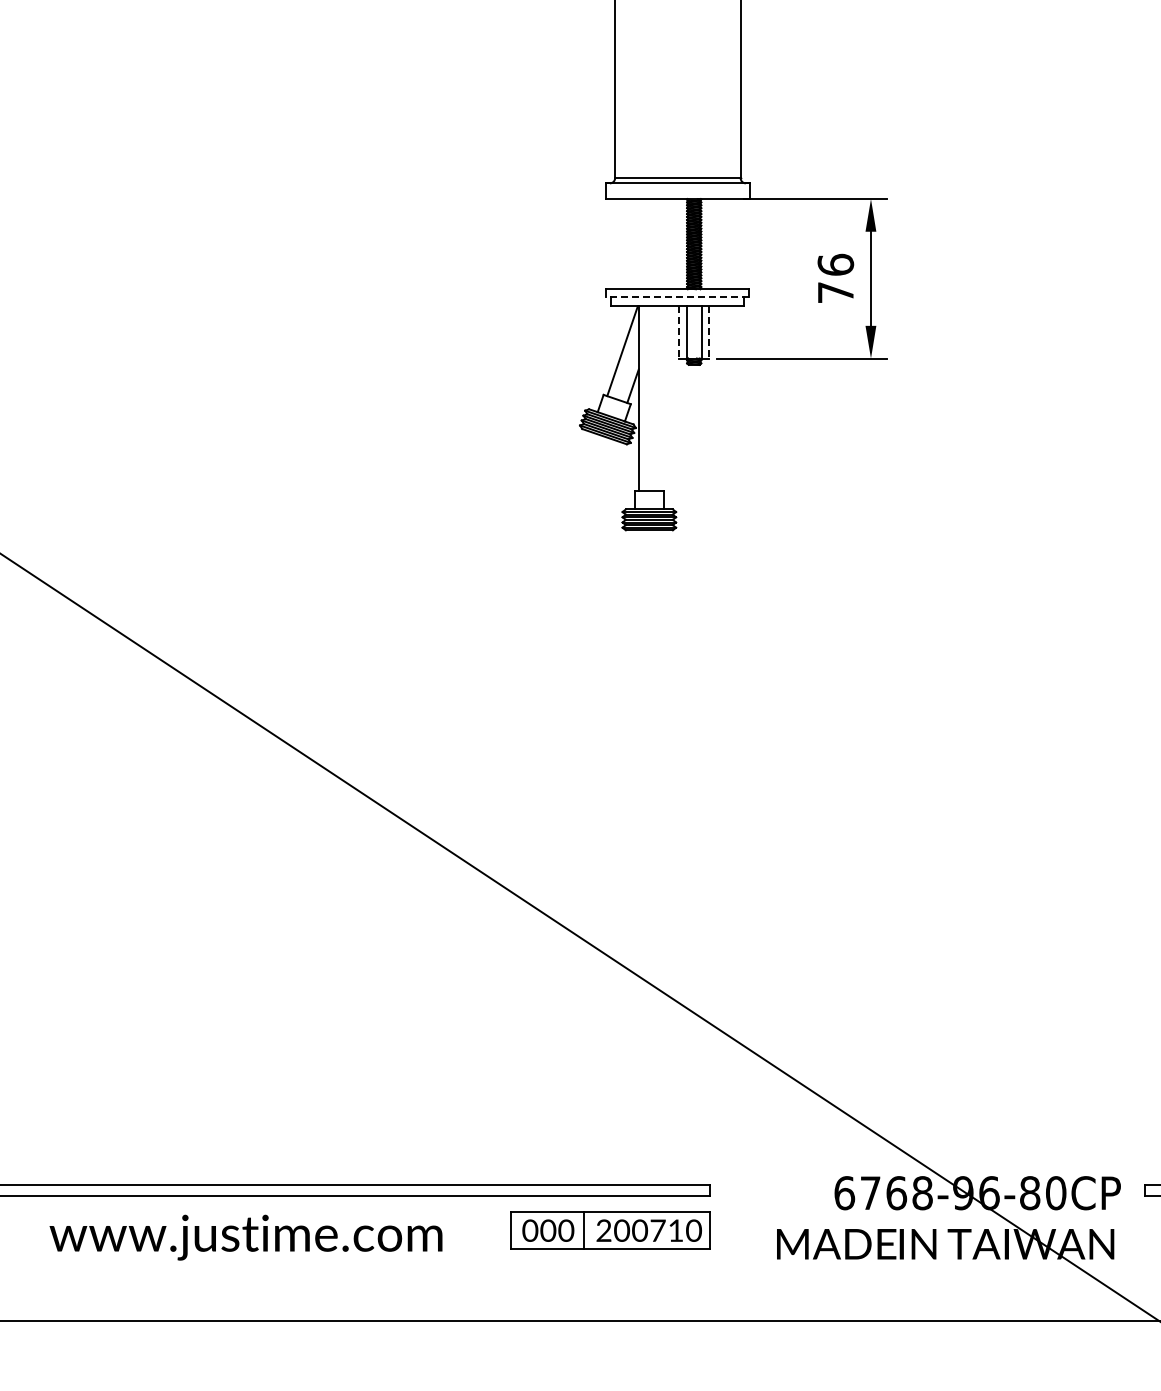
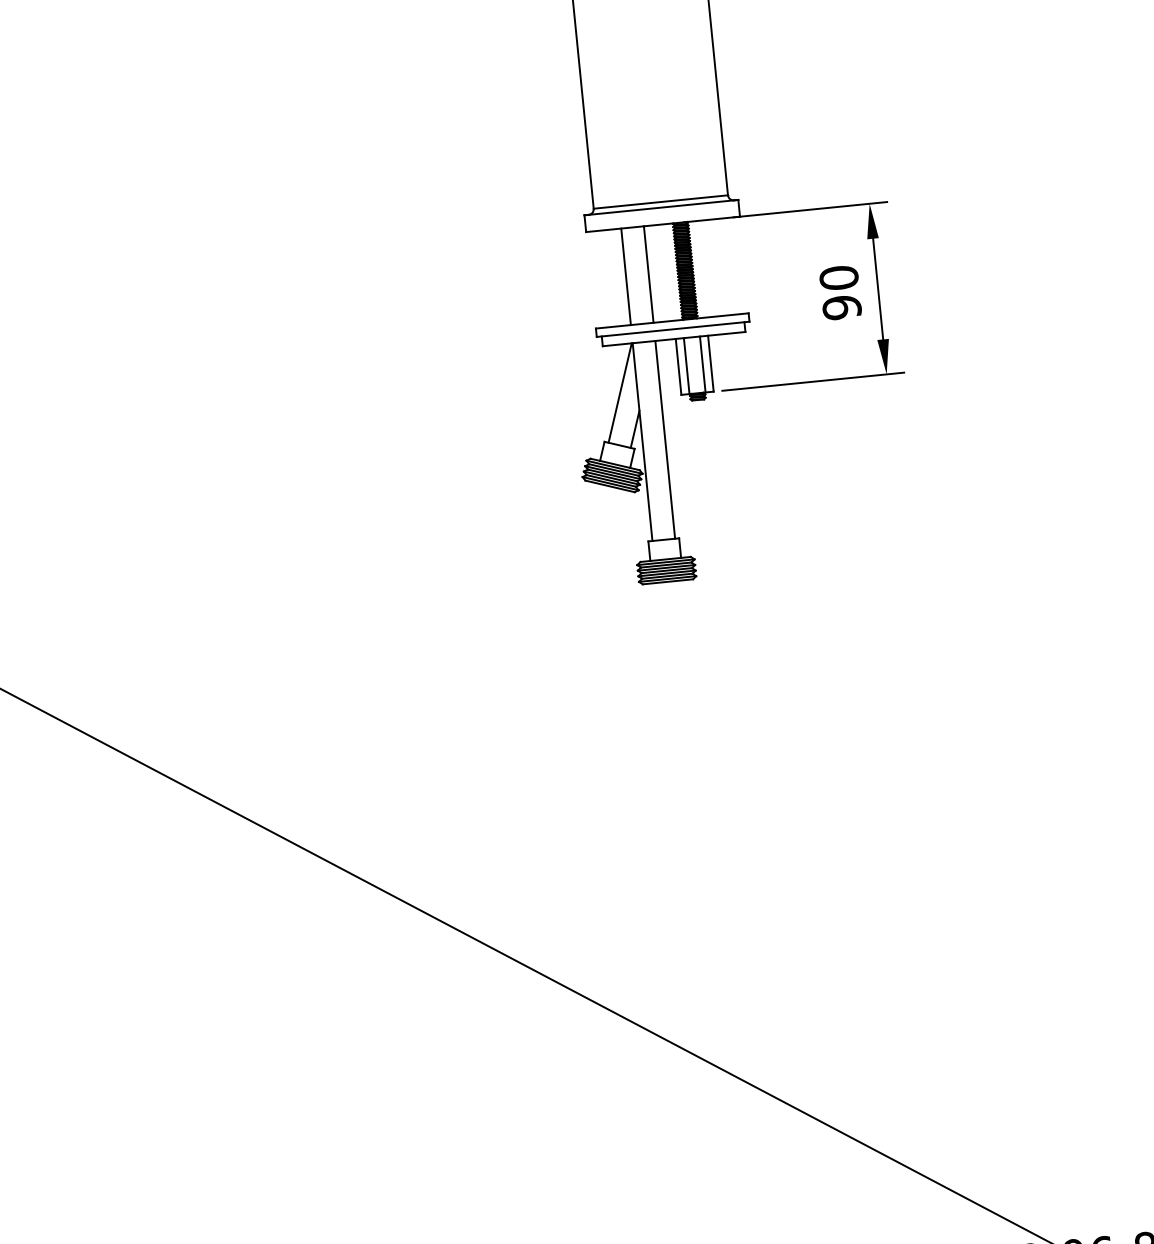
line: (638, 244) -> (625, 277), added
line: (659, 244) -> (648, 274), added
text: (835, 278) -> (840, 292), 76 -> 90
line: (677, 297) -> (673, 329), dashed -> solid
line: (679, 332) -> (679, 366), dashed -> solid
line: (709, 332) -> (711, 363), dashed -> solid
line: (659, 398) -> (664, 439), added

